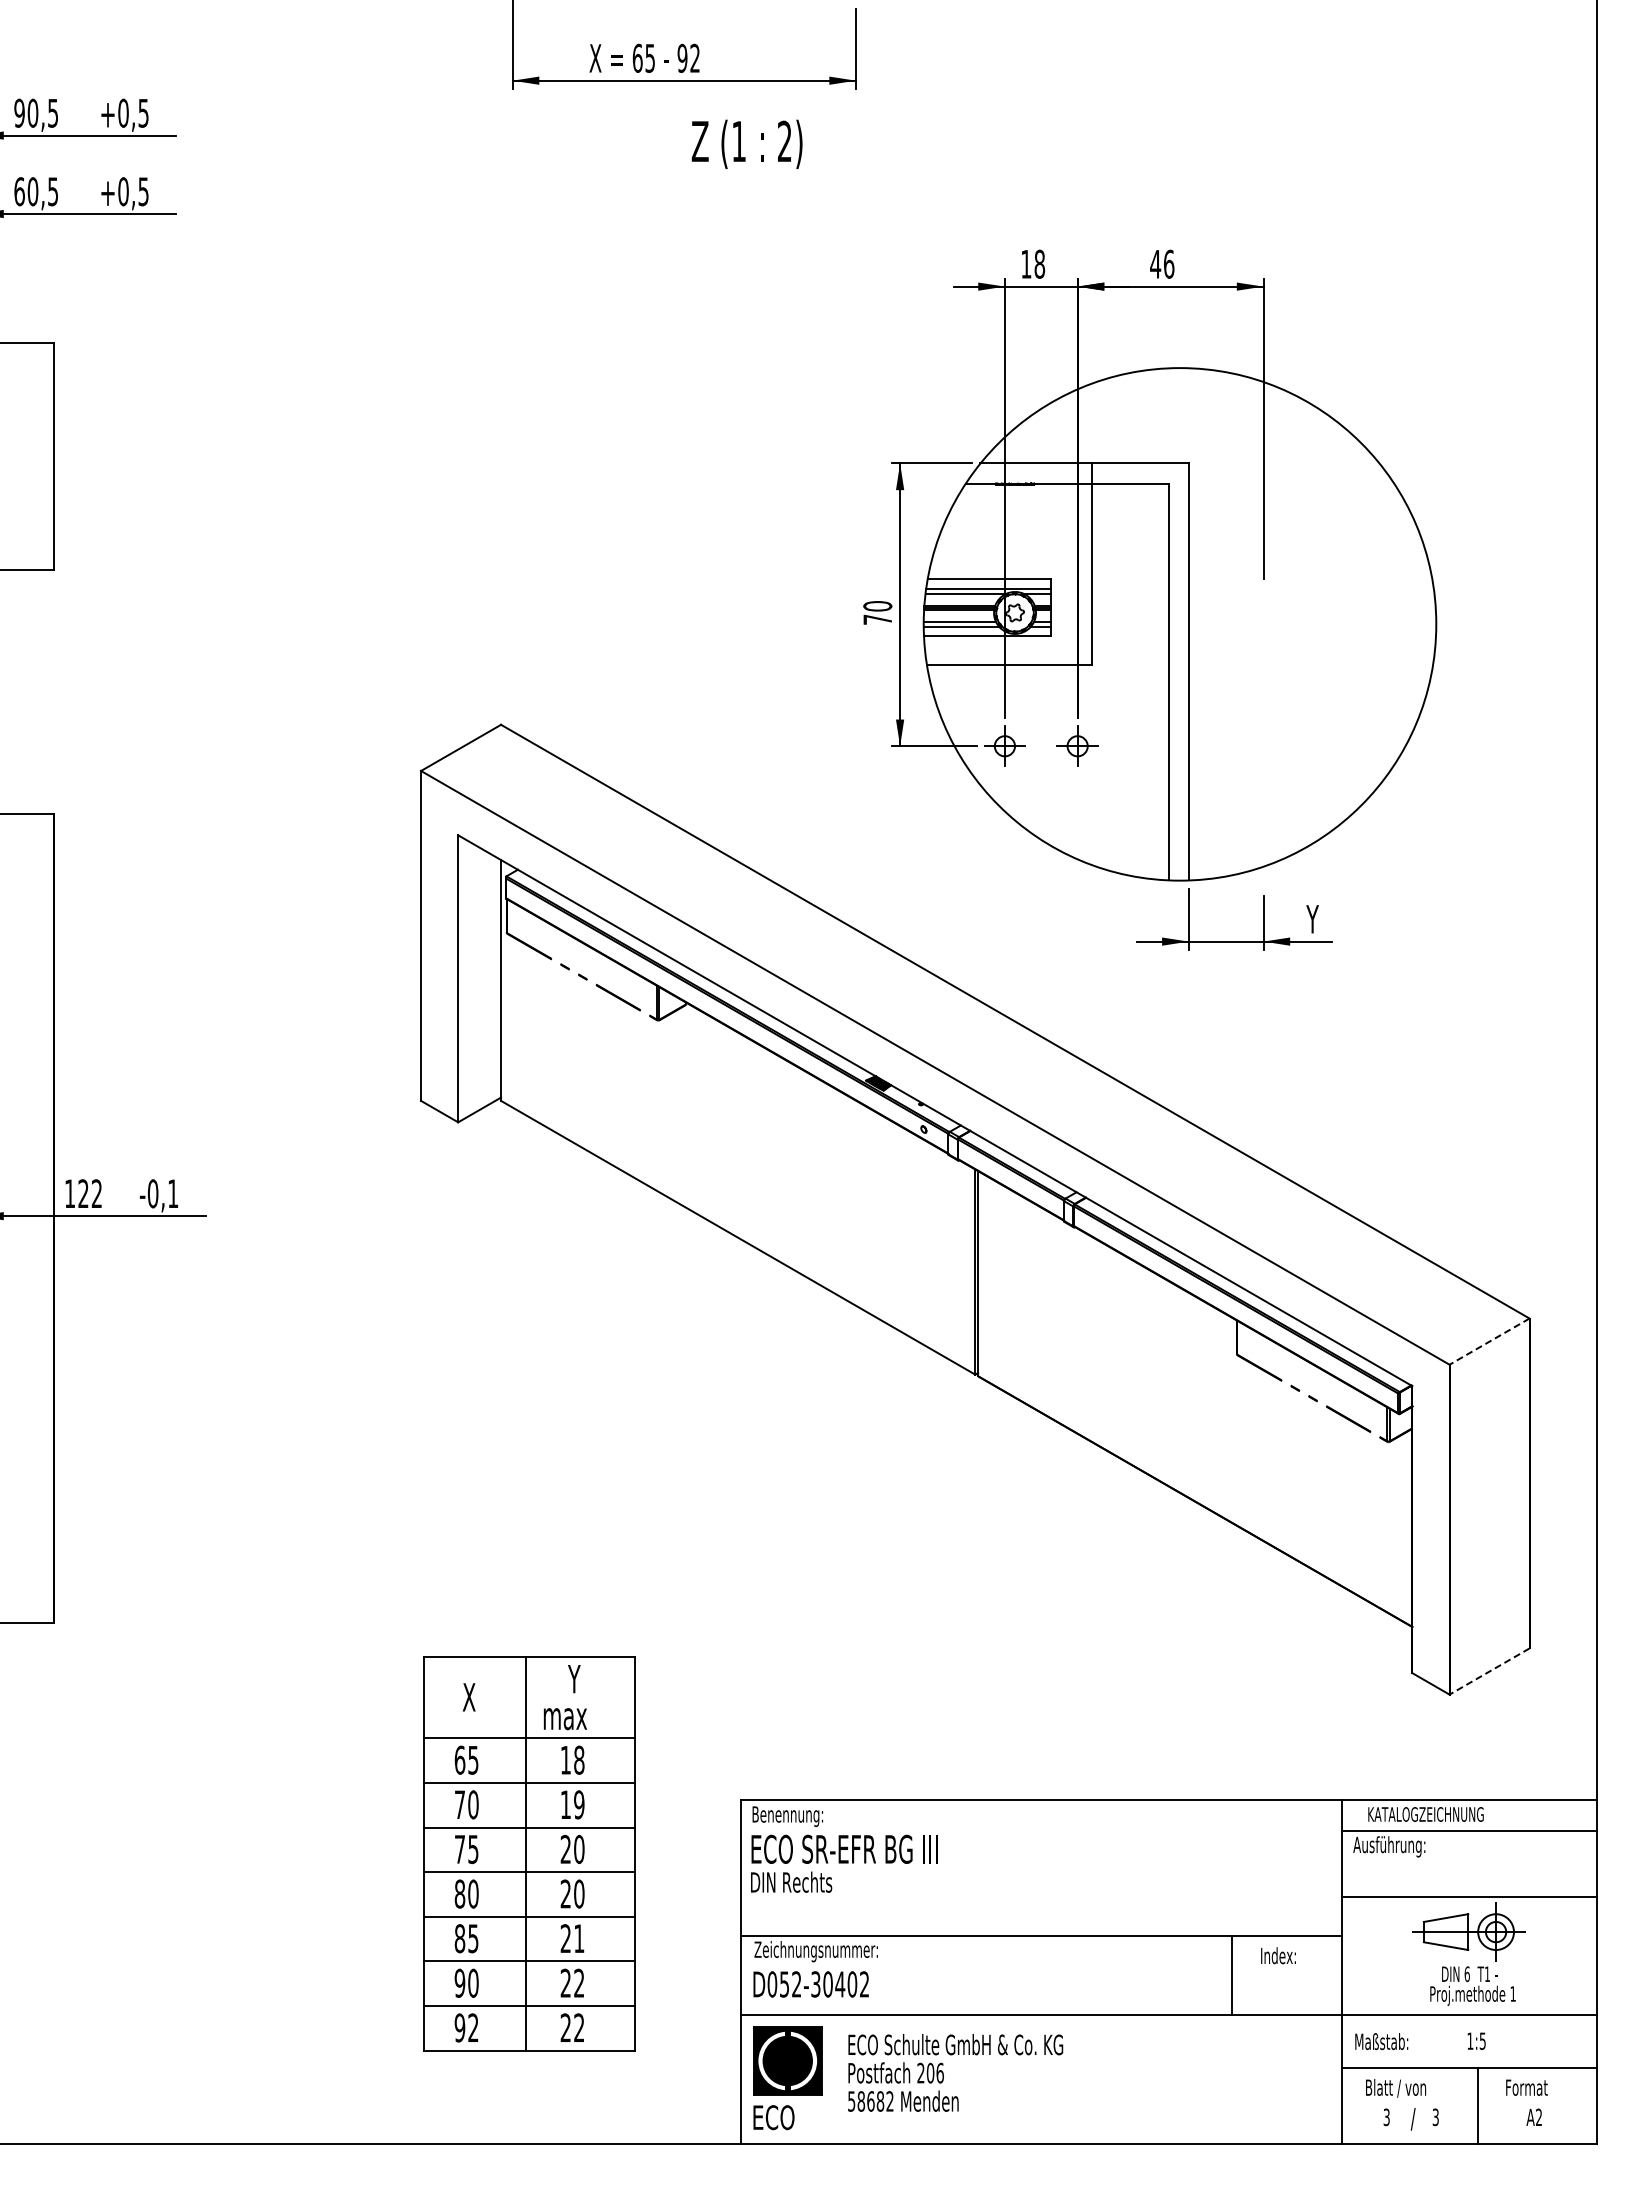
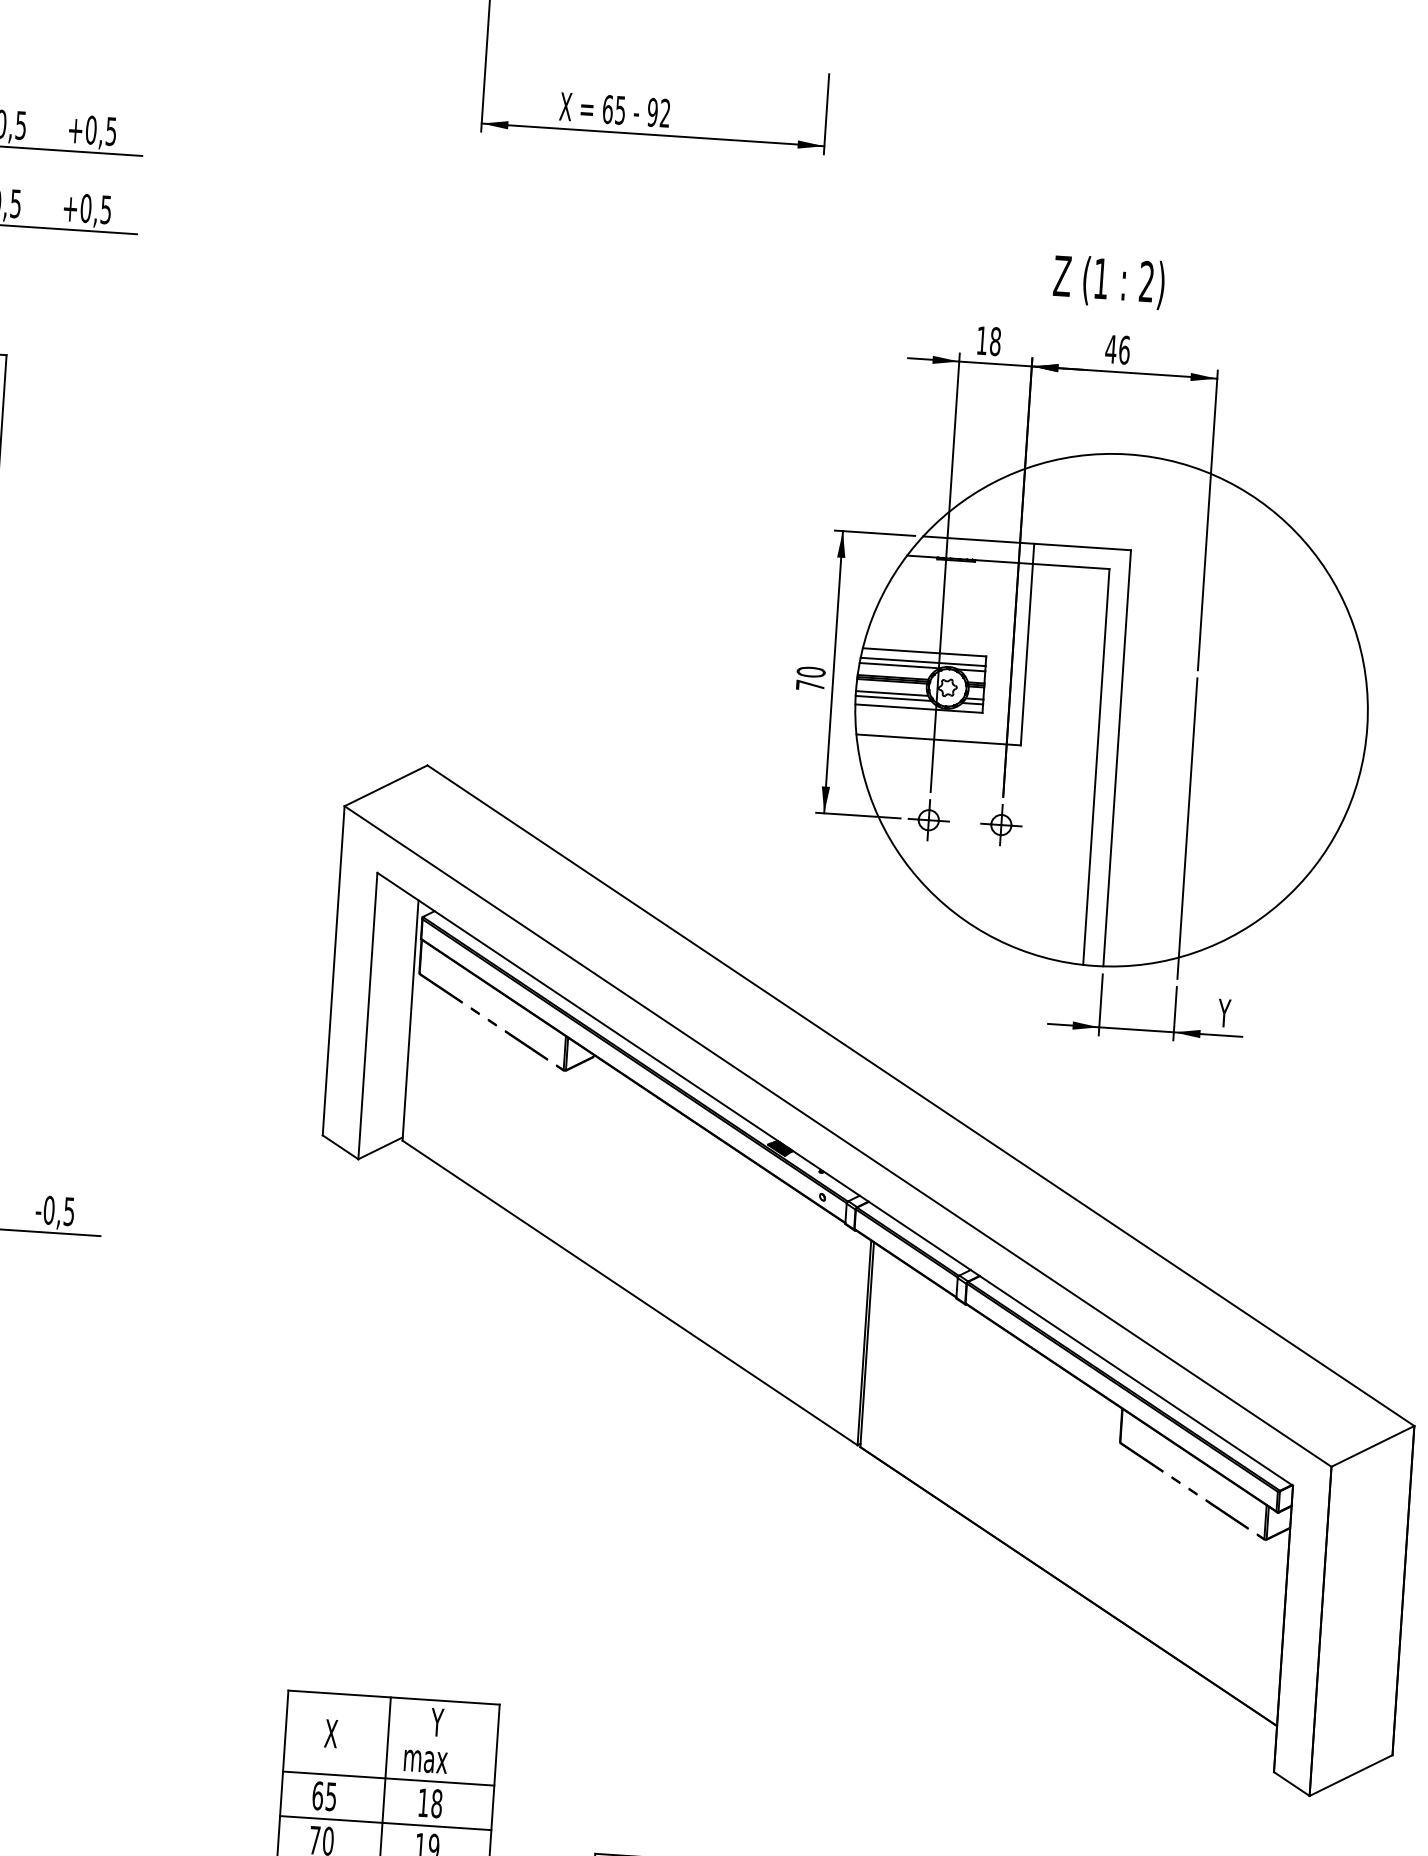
text: (746, 143) -> (1108, 281), moved
line: (1263, 737) -> (1187, 828), added
text: (173, 1193) -> (69, 1211), -0,1 -> -0,5
line: (1489, 1341) -> (1372, 1446), dashed -> solid
line: (1489, 1671) -> (1351, 1775), dashed -> solid

